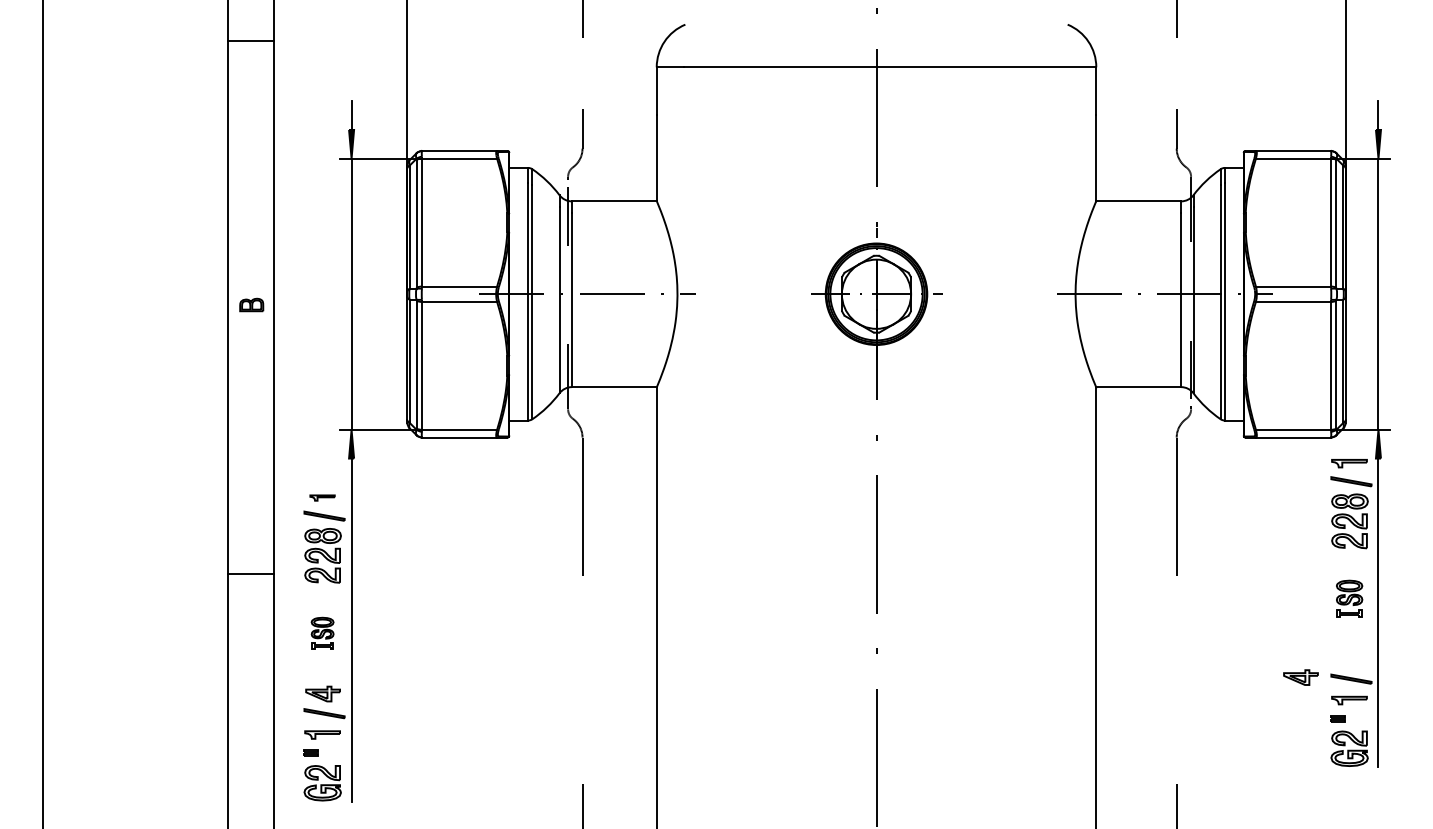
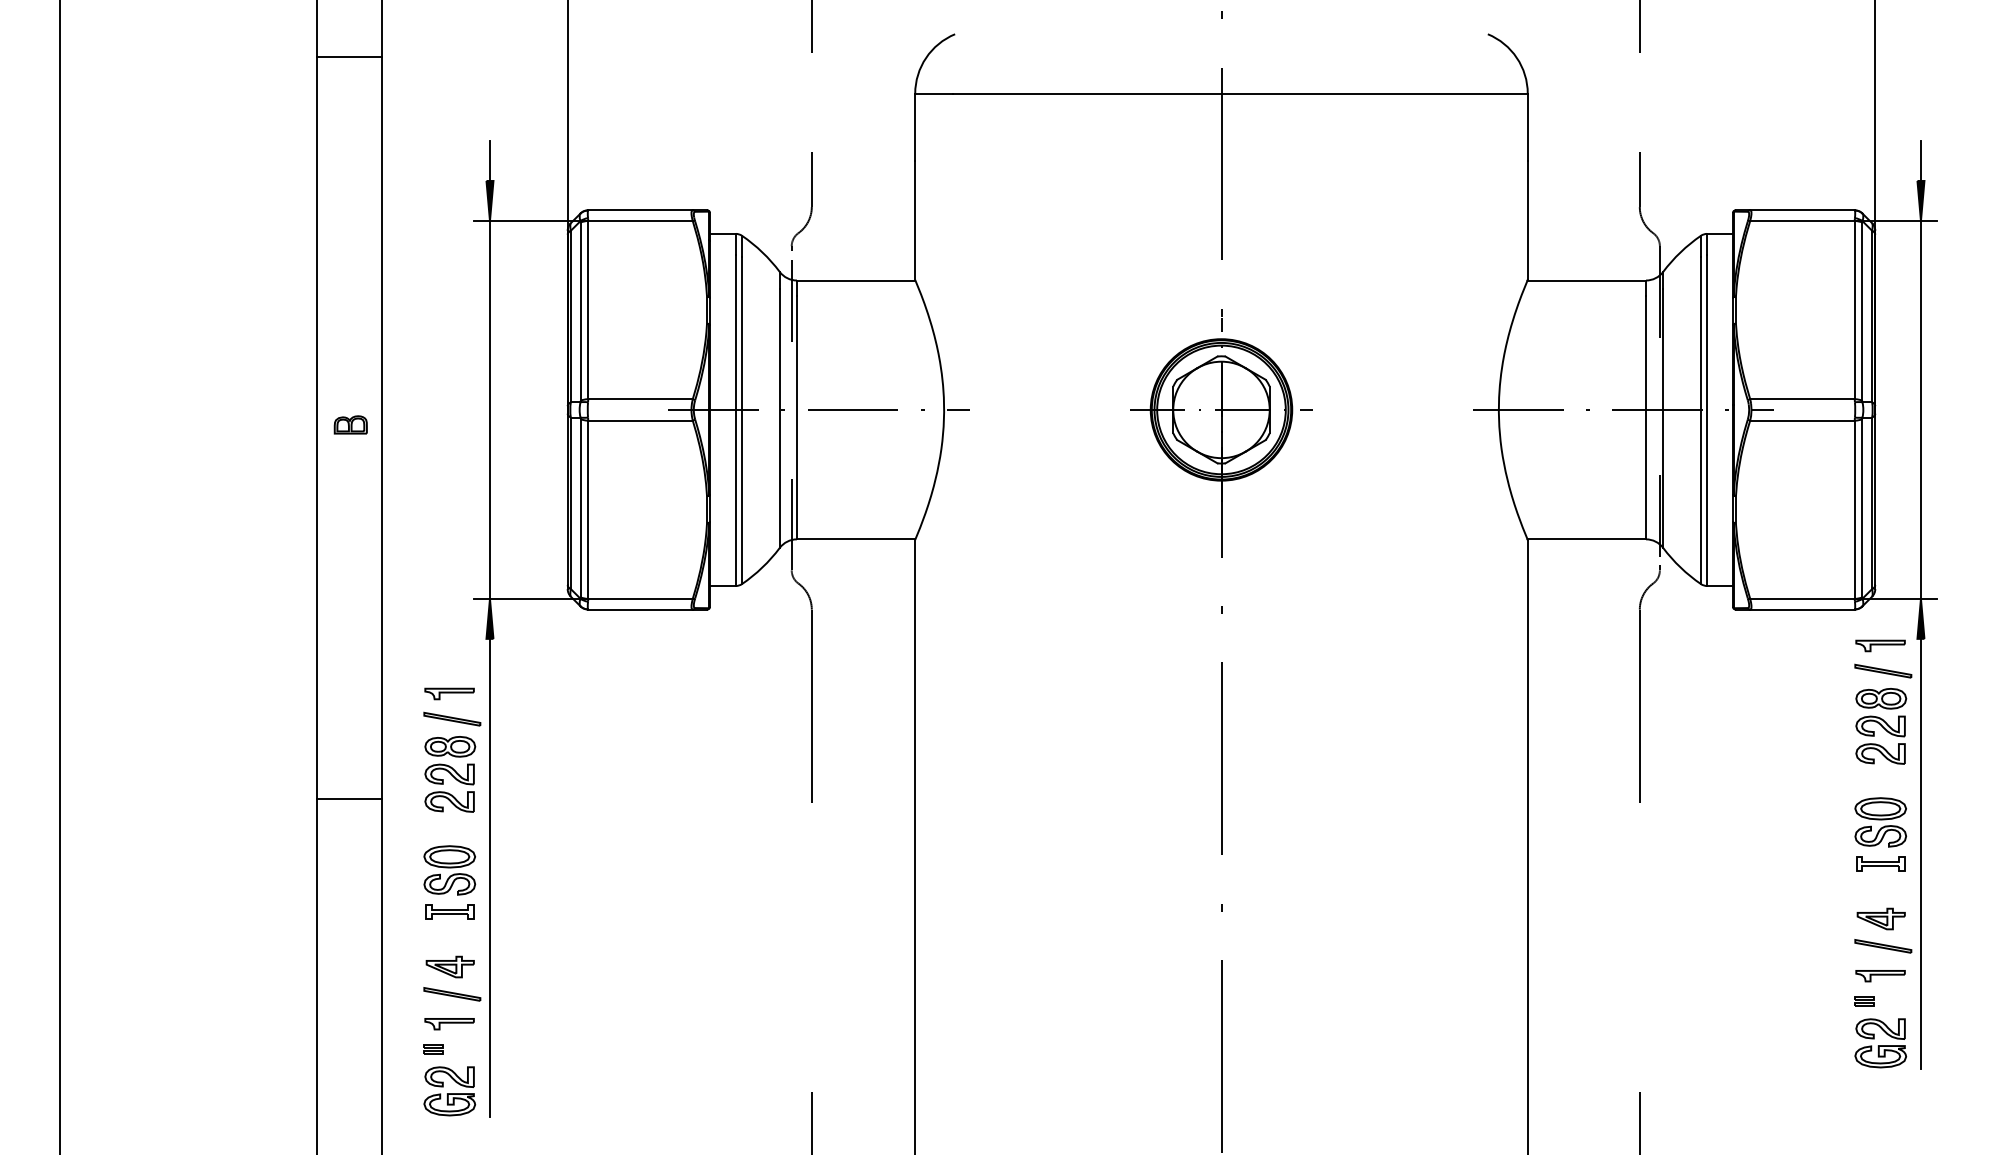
part: (322, 497) -> (449, 693), size x1.43
part: (1349, 598) -> (1880, 833), size x1.43
part: (322, 633) -> (449, 882), size x1.67
part: (1300, 677) -> (1880, 918), moved

